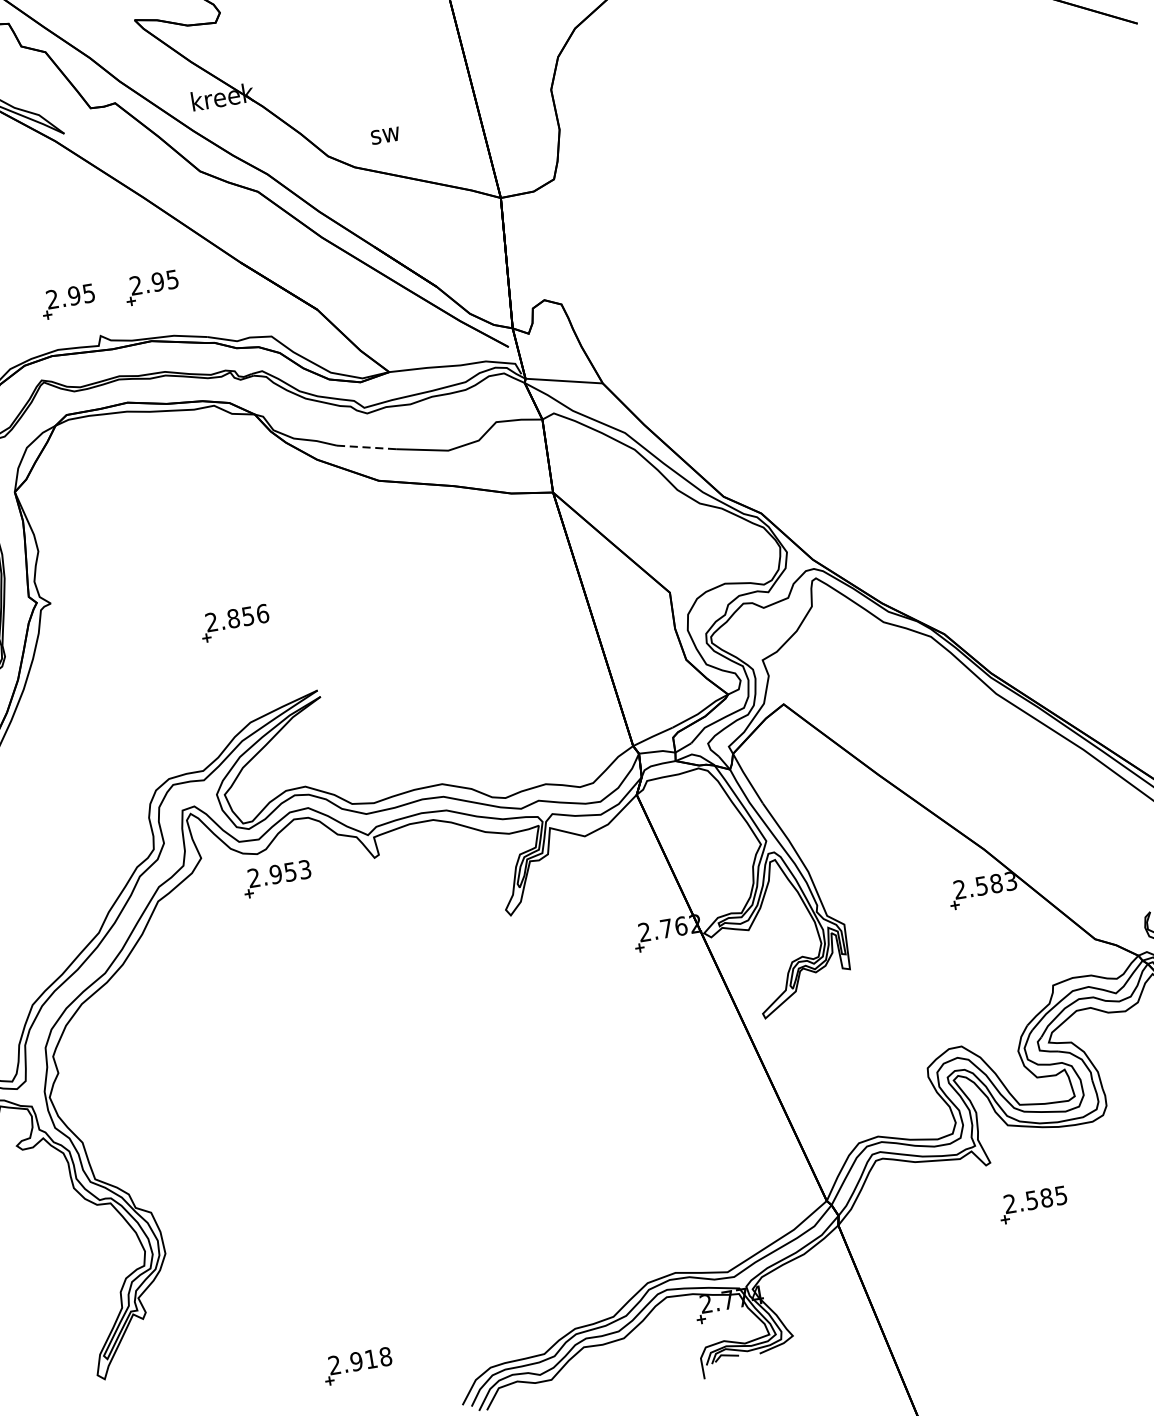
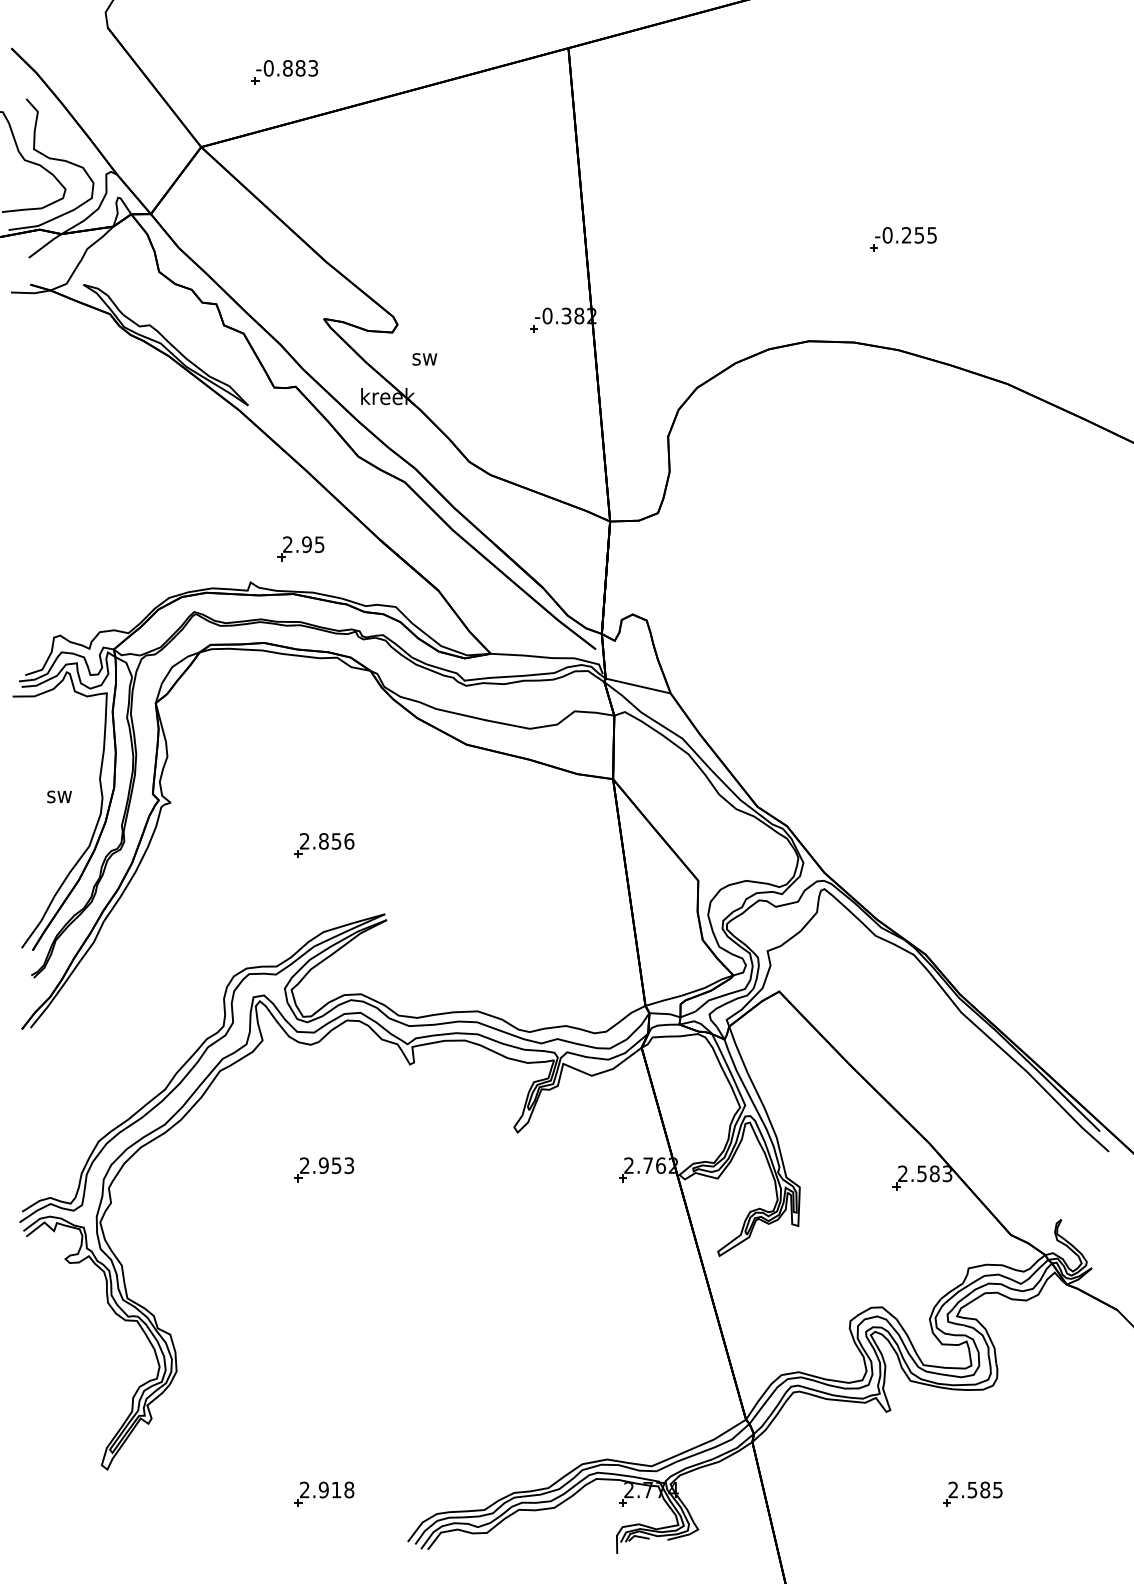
text: (385, 135) -> (424, 359), moved
part: (67, 301) -> (227, 548), removed
line: (366, 447) -> (460, 714), dashed -> solid
part: (277, 878) -> (324, 1169), moved
part: (1032, 1204) -> (972, 1493), moved

